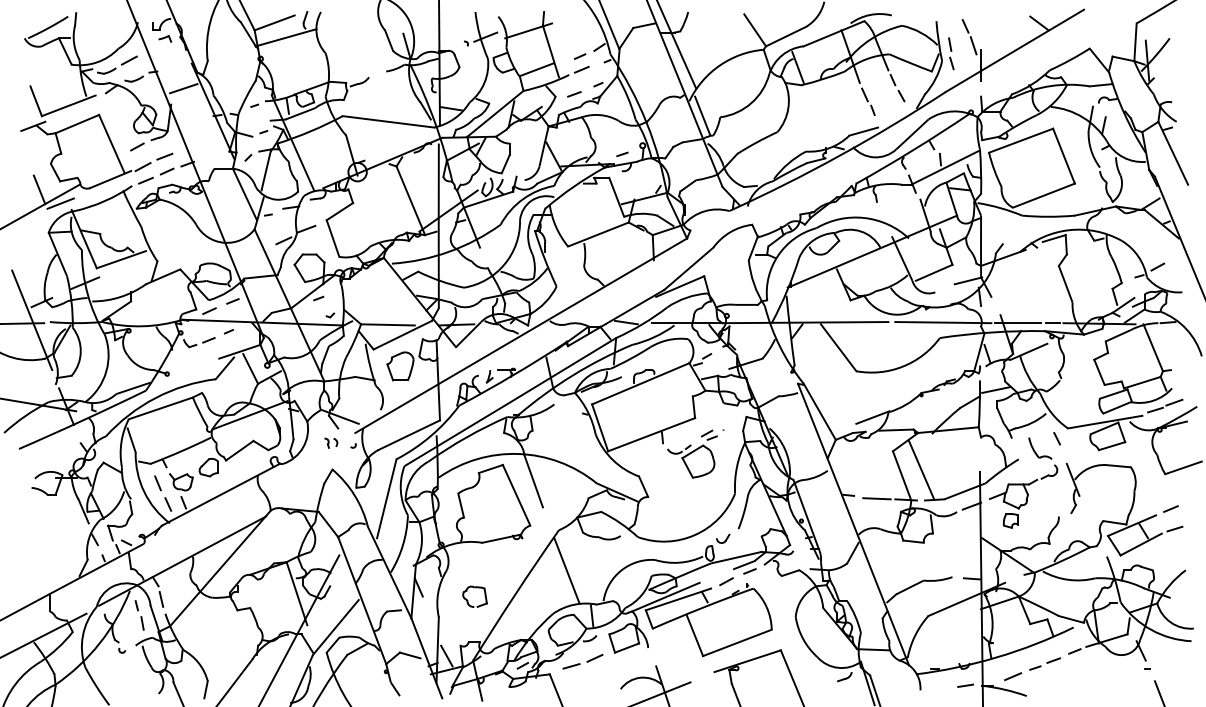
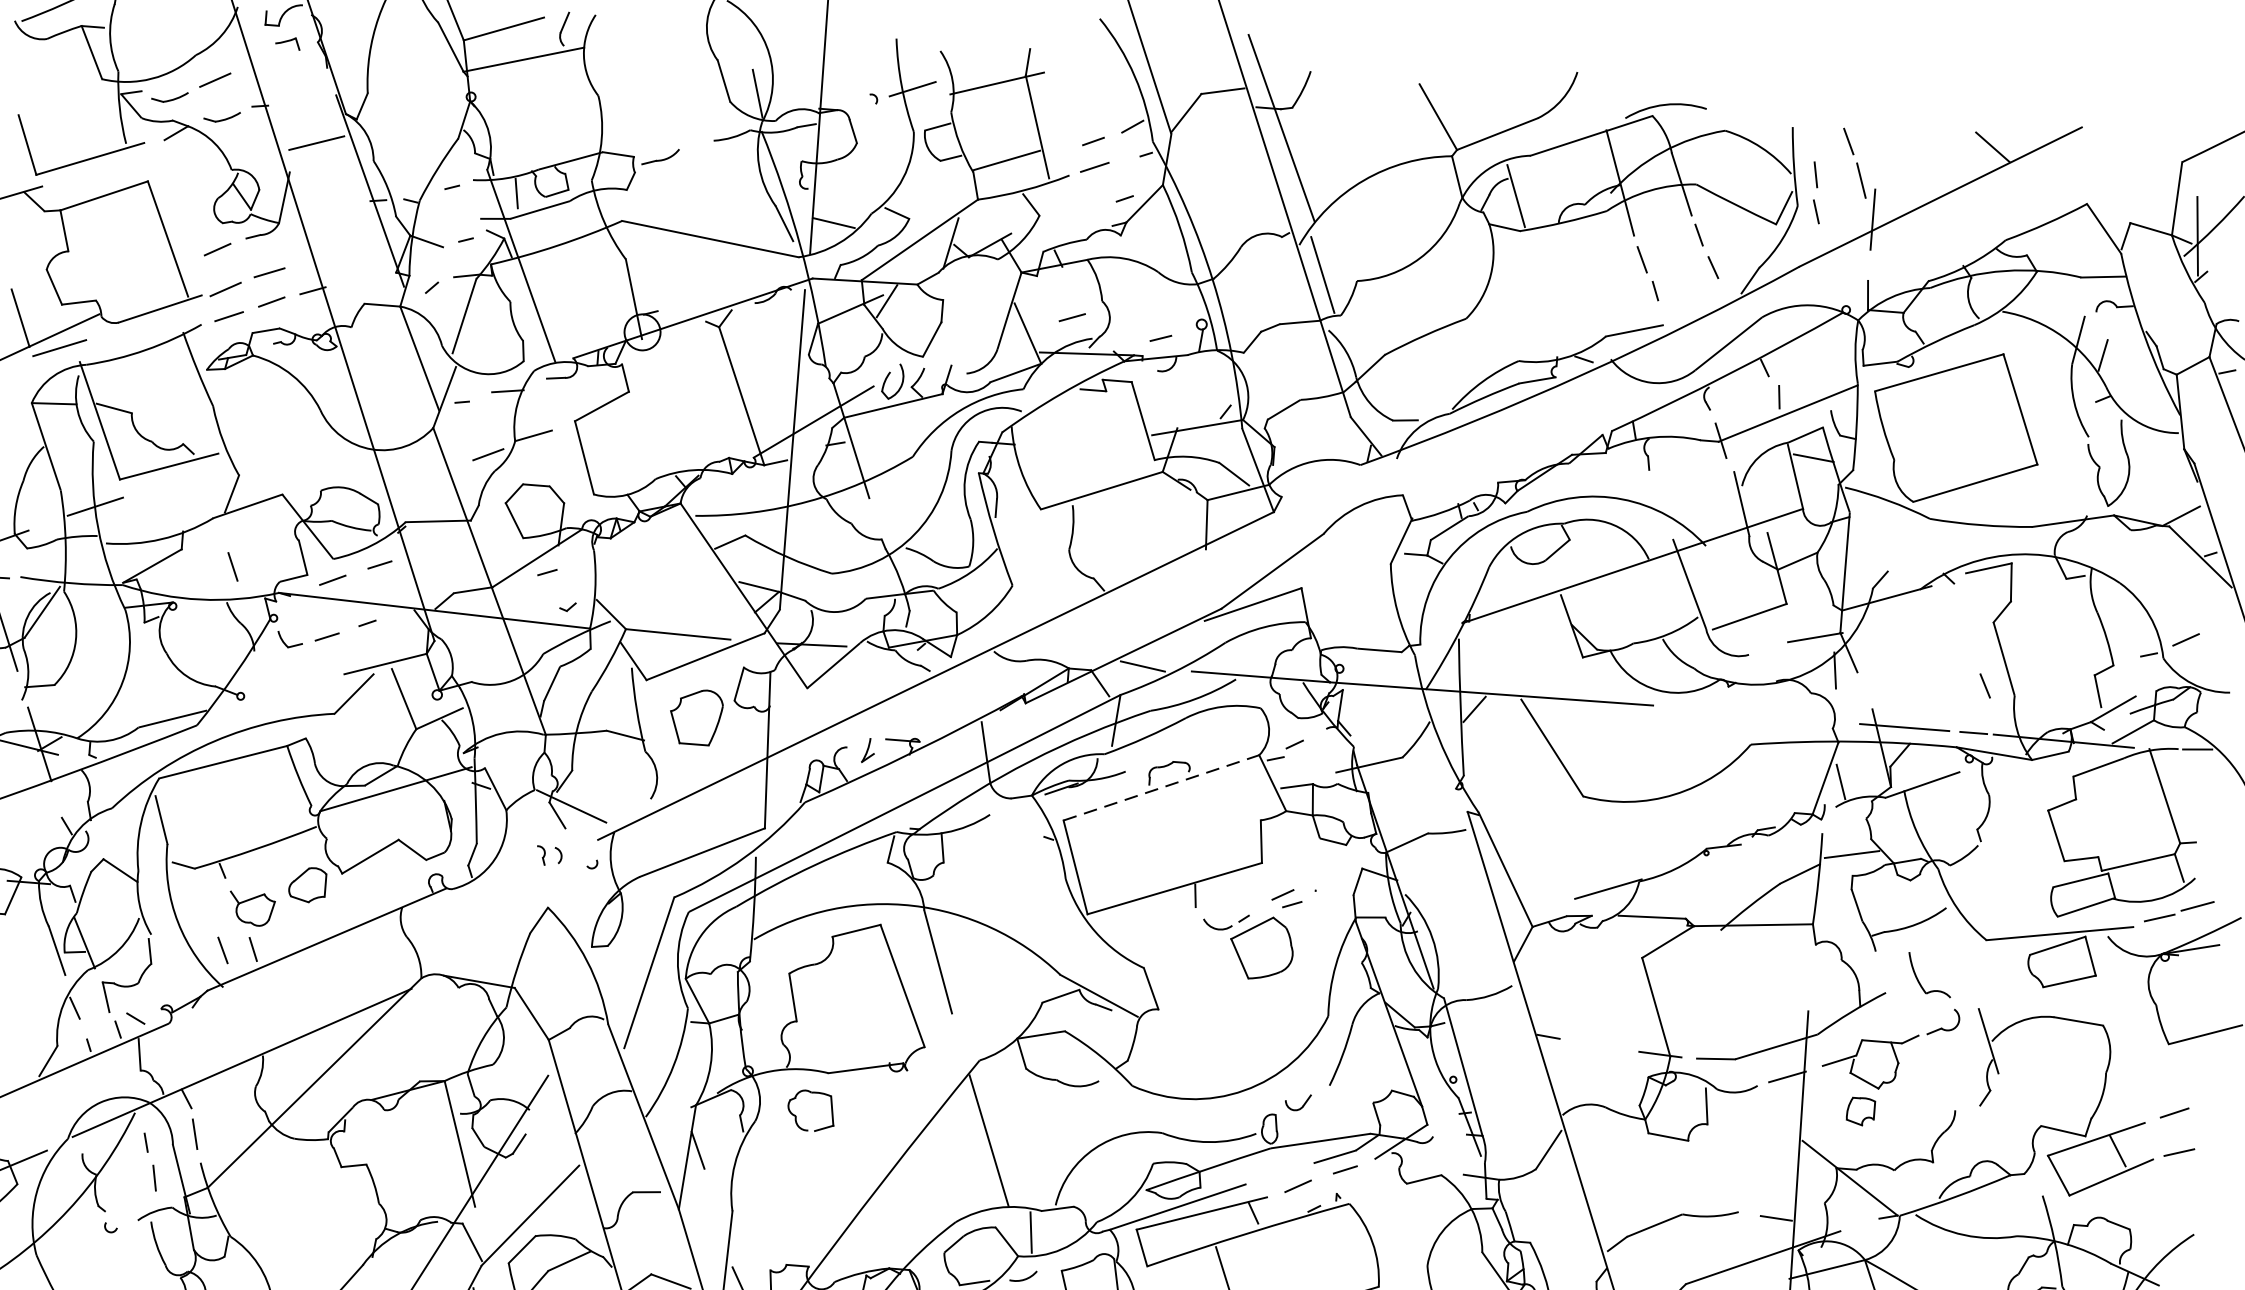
line: (574, 94) -> (1072, 317), moved
line: (943, 322) -> (1760, 714), removed
line: (640, 383) -> (1160, 787), solid -> dashed
line: (1056, 438) -> (1984, 685), moved
line: (921, 470) -> (1694, 999), removed
line: (157, 483) -> (231, 567), moved
line: (876, 498) -> (1602, 1047), removed
part: (468, 600) -> (798, 1117), moved

